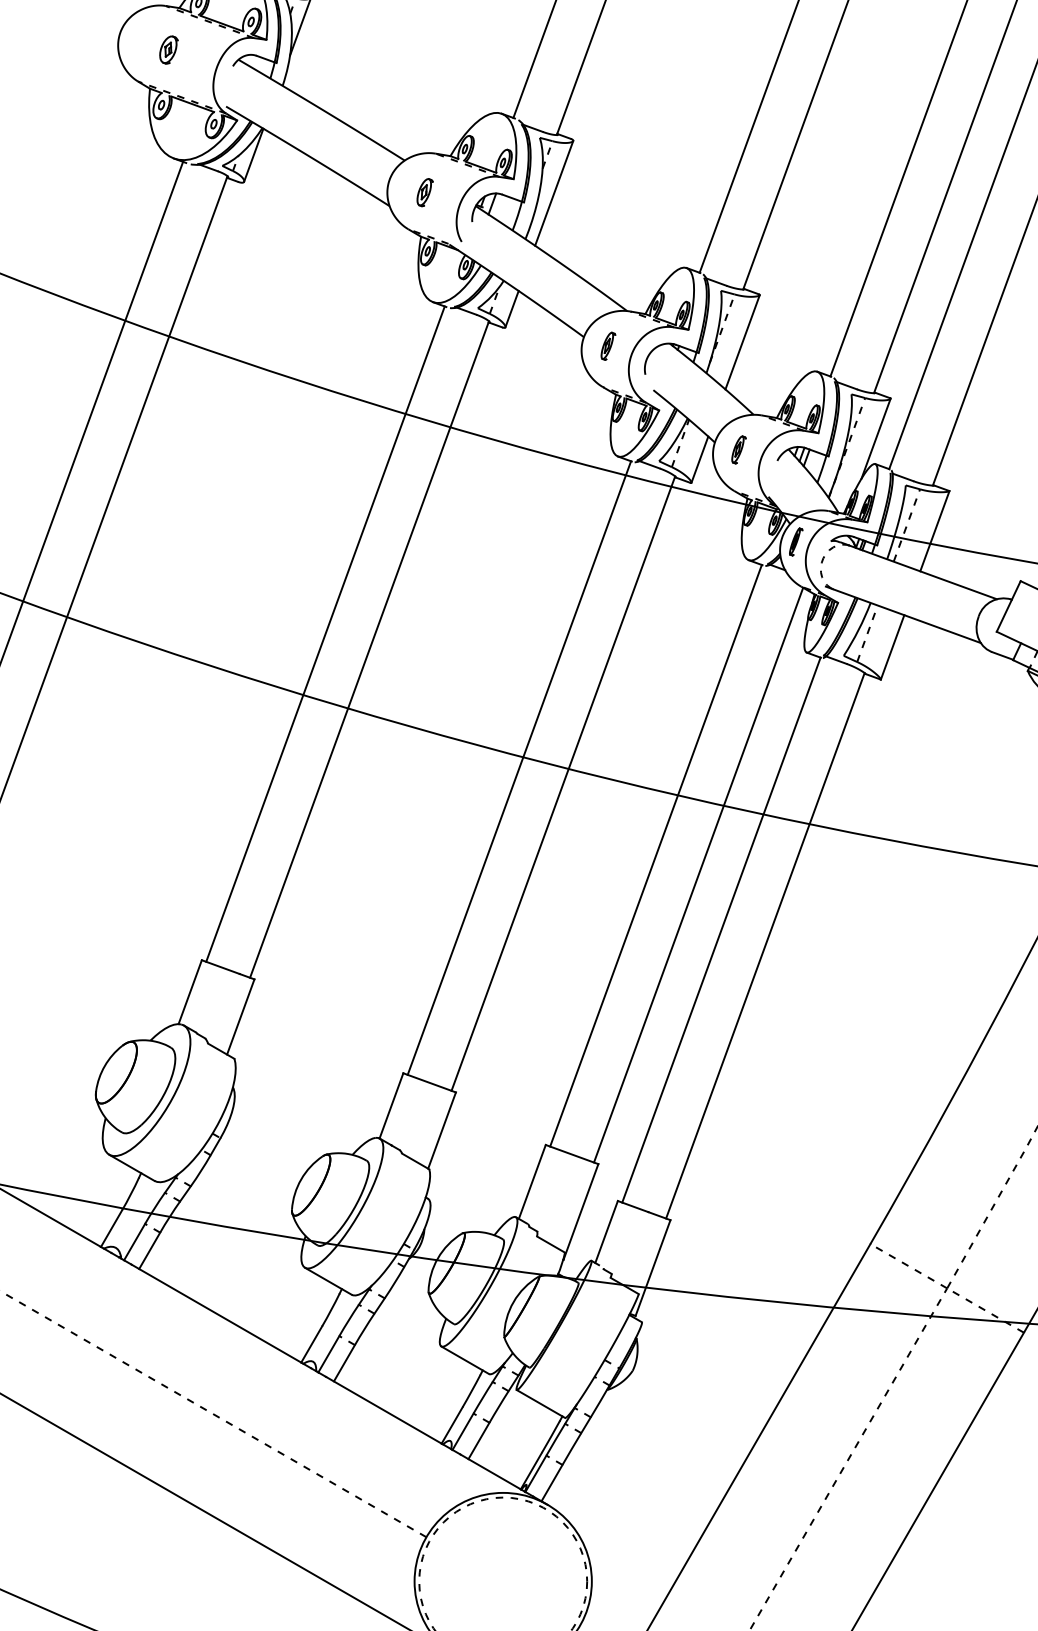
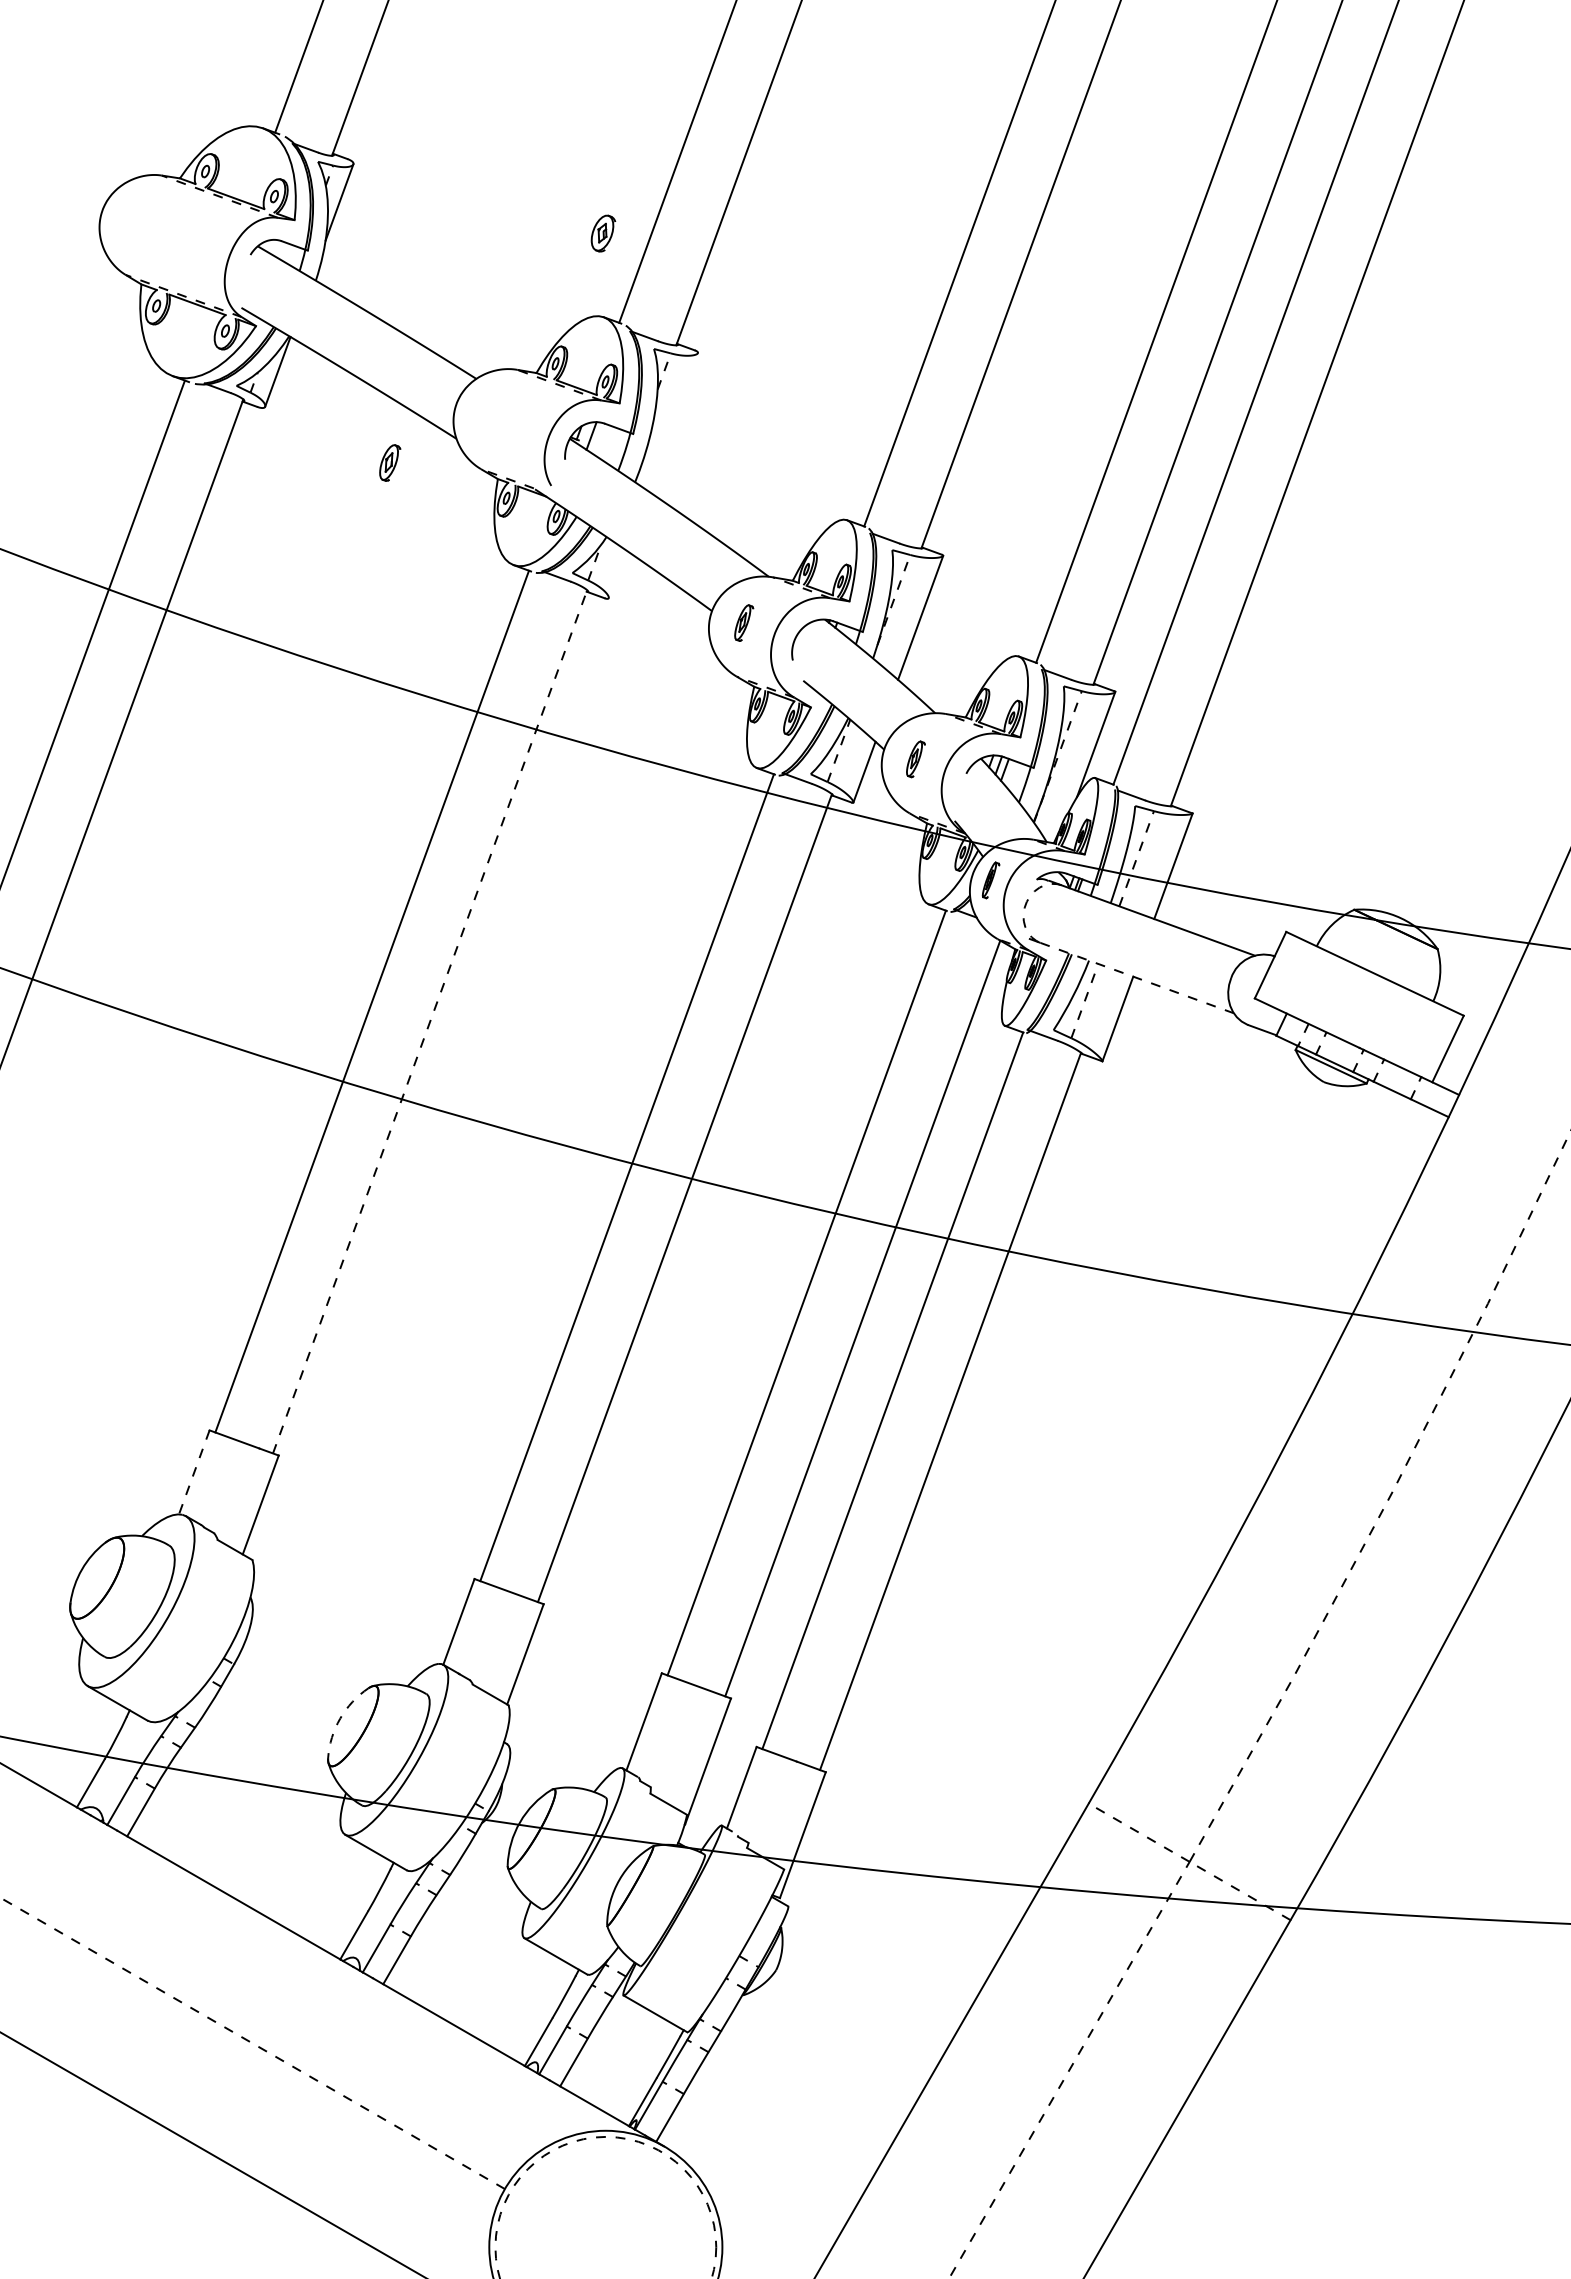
part: (169, 50) -> (603, 233), moved
part: (425, 192) -> (390, 462), moved
line: (553, 192) -> (672, 421), removed
line: (512, 309) -> (617, 574), removed
line: (907, 616) -> (1137, 978), solid -> dashed
line: (369, 649) -> (430, 1021), solid -> dashed
line: (190, 992) -> (194, 1472), solid -> dashed
arc: (301, 1179) -> (340, 1718), solid -> dashed

